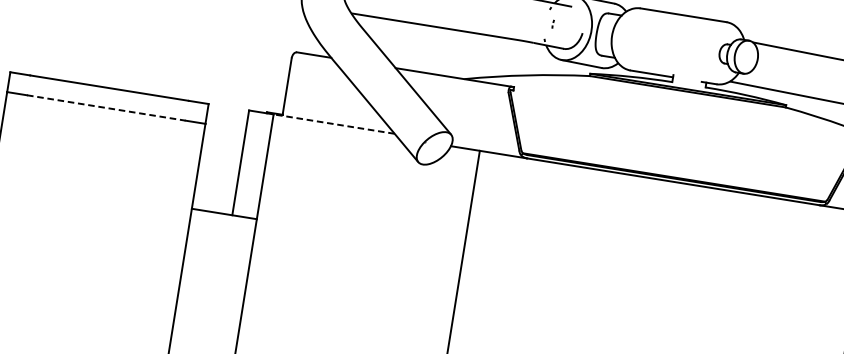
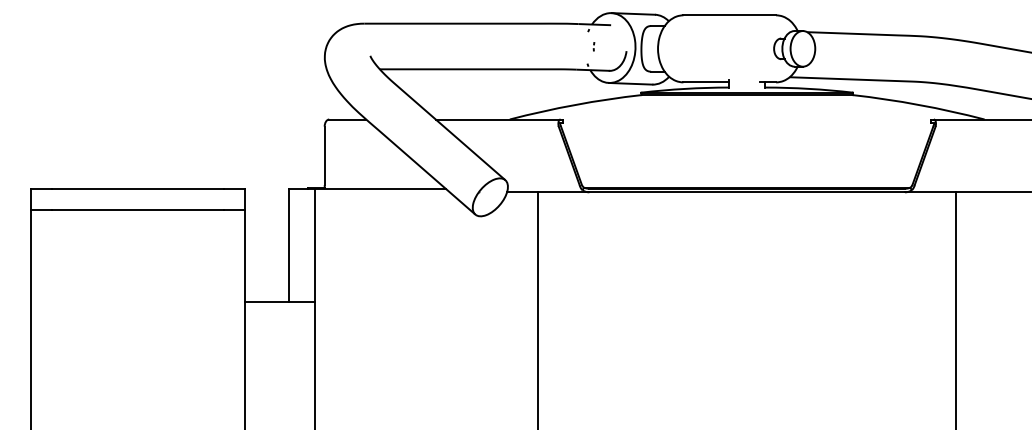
line: (105, 108) -> (137, 210), dashed -> solid
line: (333, 123) -> (379, 188), dashed -> solid

